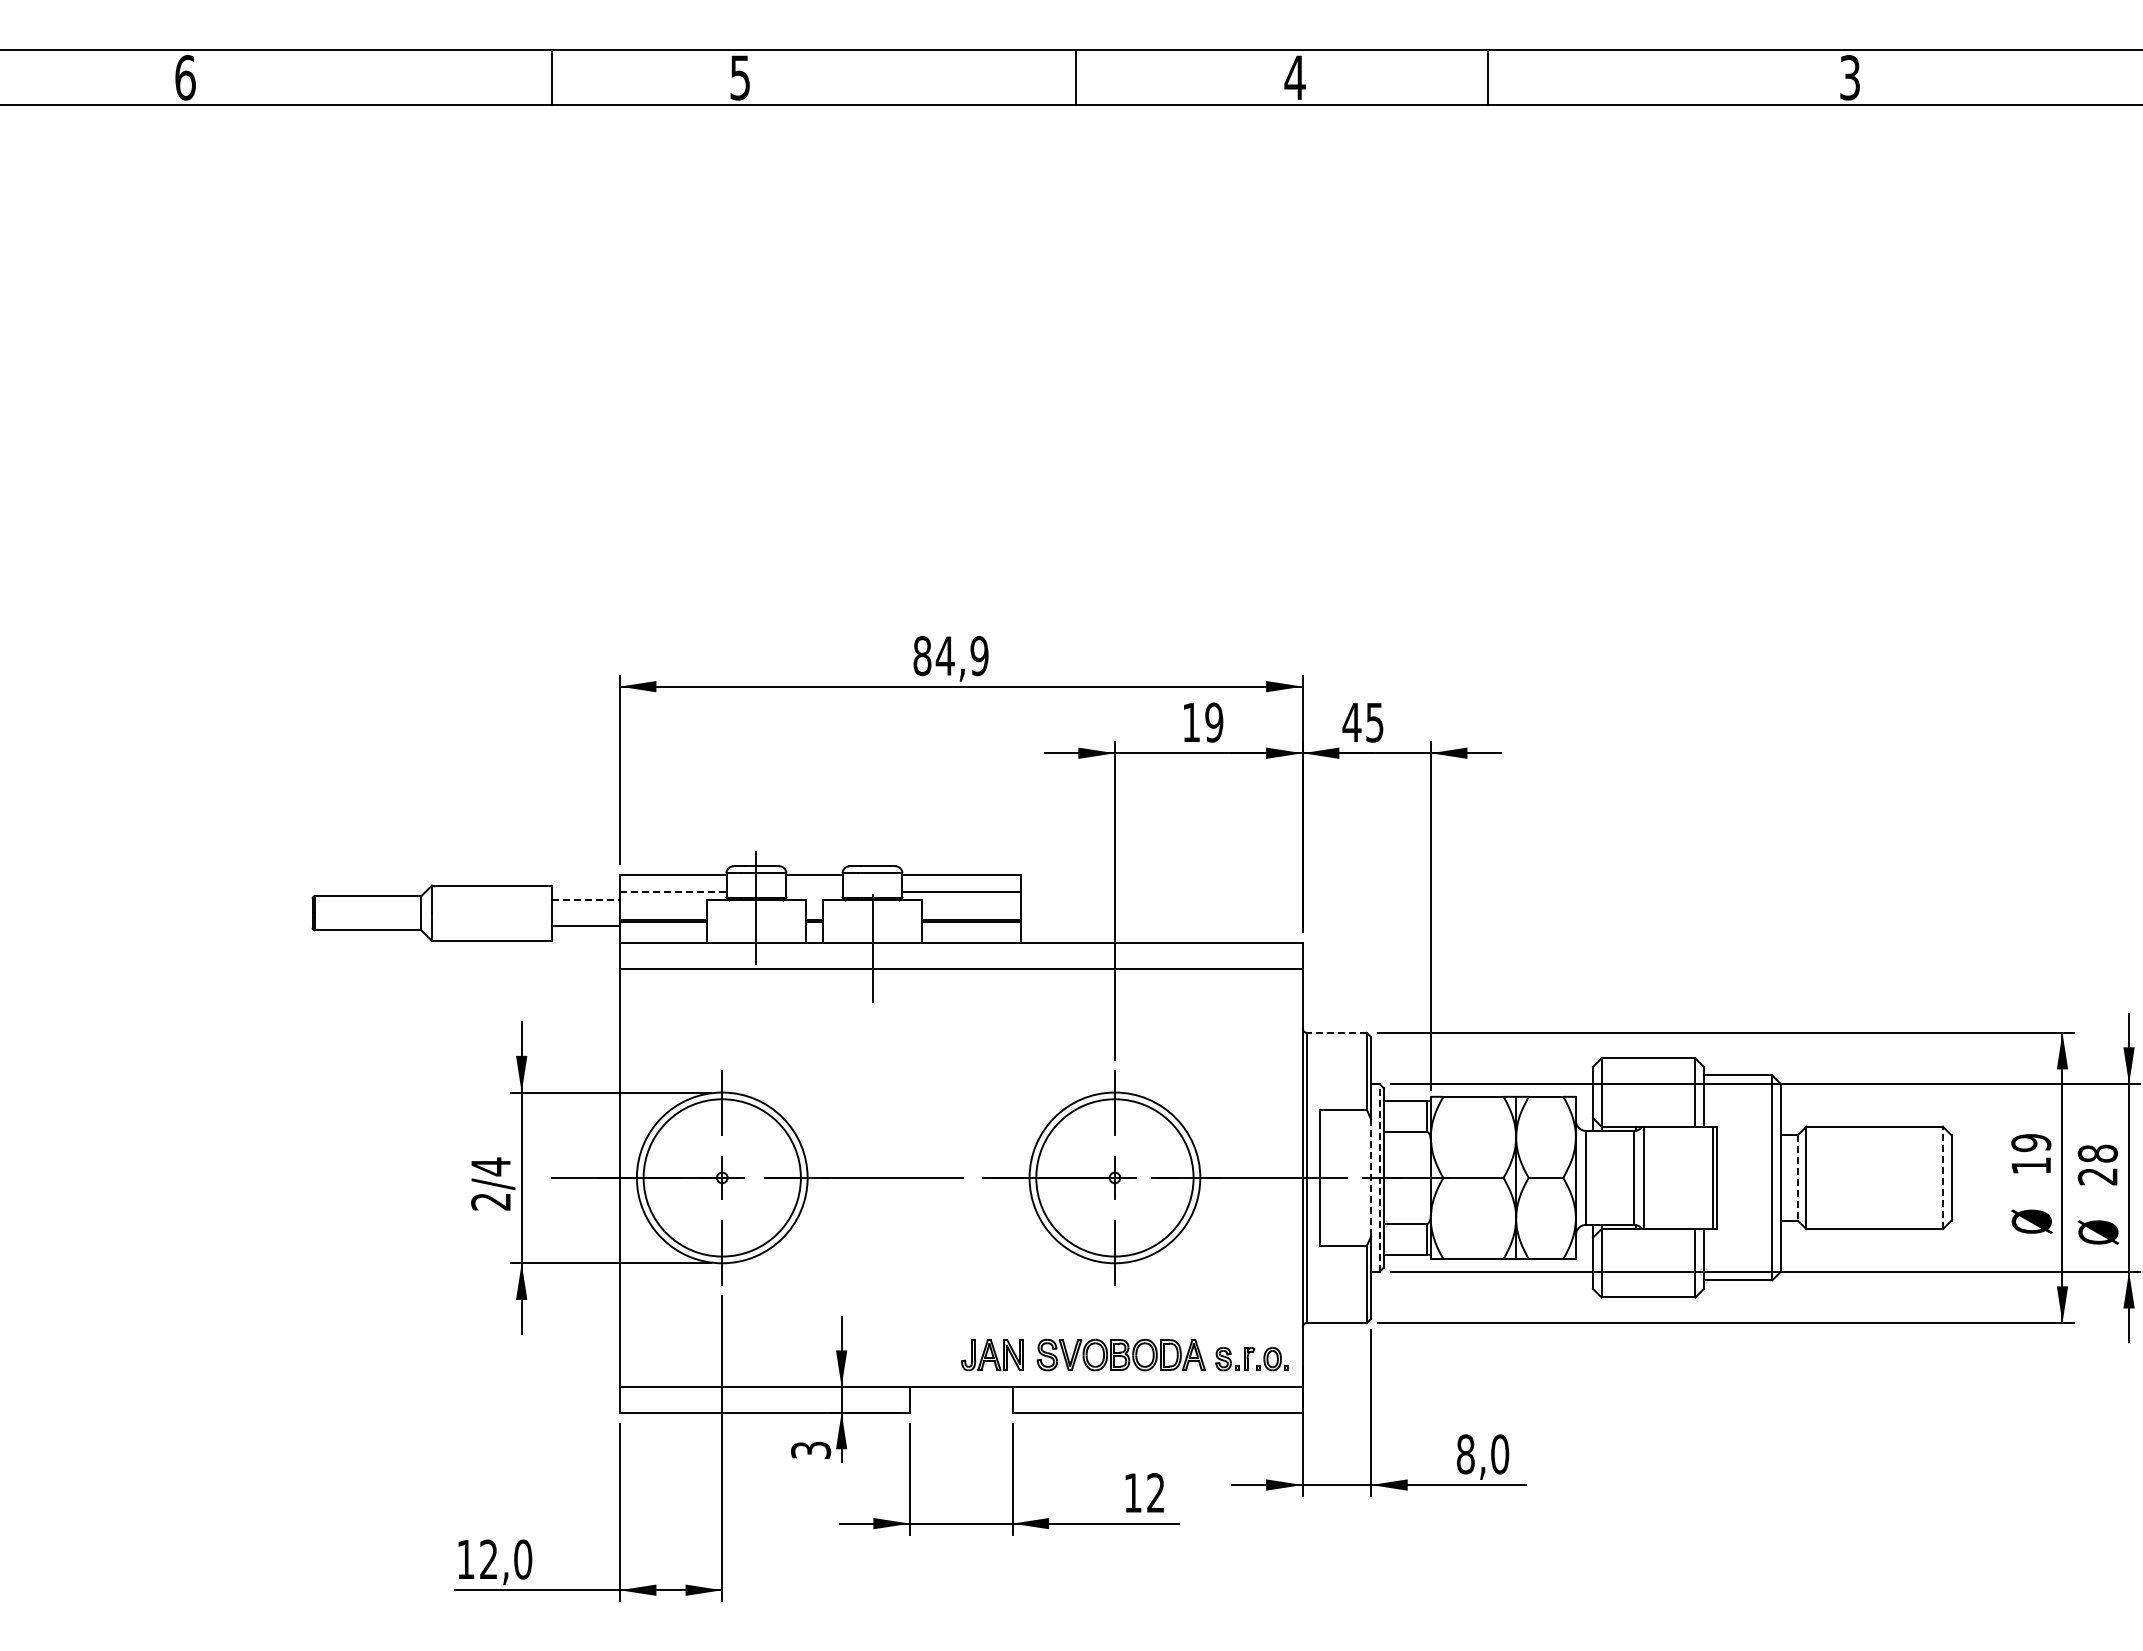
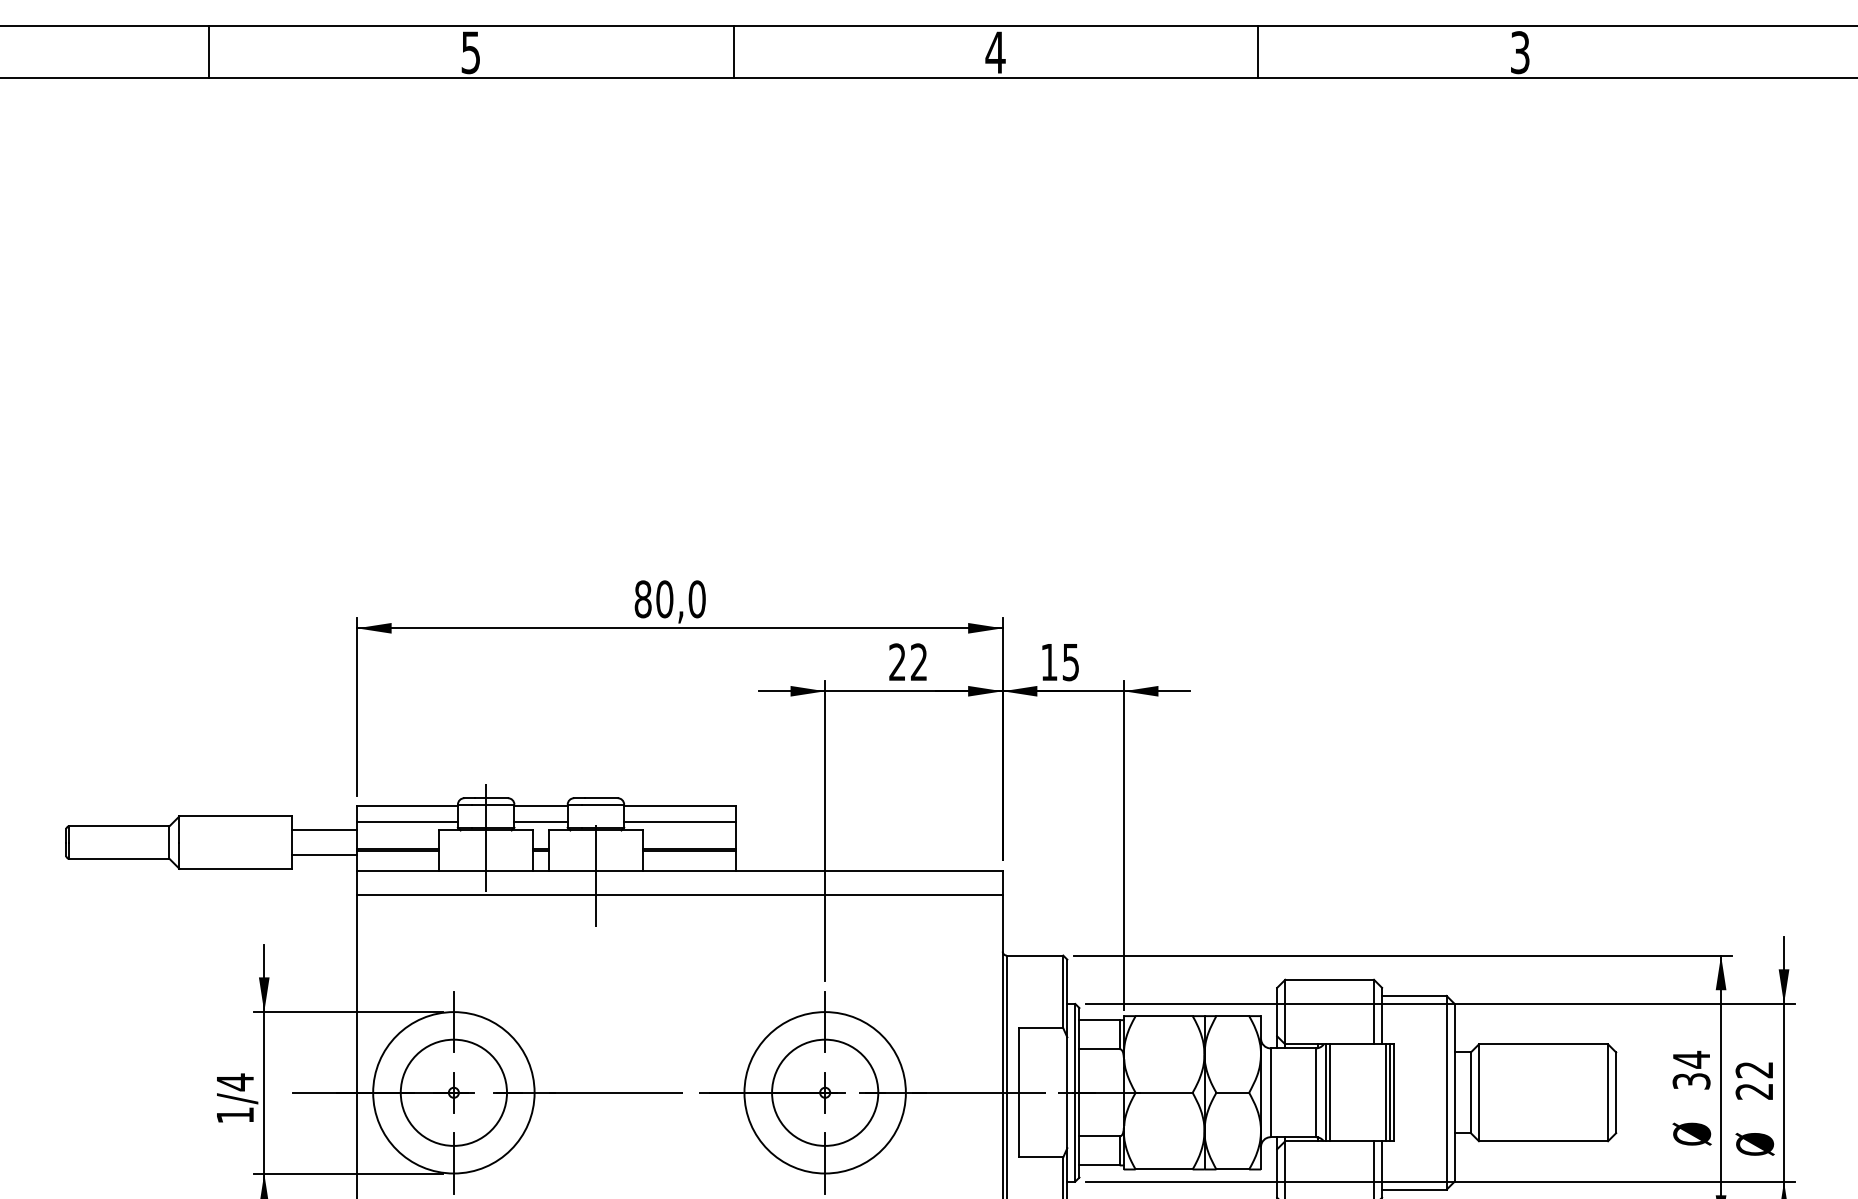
line: (552, 77) -> (209, 52), moved
line: (1076, 77) -> (733, 52), moved
line: (1488, 77) -> (1258, 52), moved
text: (961, 656) -> (680, 599), 84,9 -> 80,0
text: (1202, 722) -> (907, 662), 19 -> 22
text: (1351, 722) -> (1048, 662), 45 -> 15
line: (673, 891) -> (407, 821), dashed -> solid
line: (814, 891) -> (541, 821), added
line: (586, 900) -> (325, 830), dashed -> solid
line: (1336, 1032) -> (1034, 955), dashed -> solid
text: (2031, 1153) -> (1691, 1069), 19 -> 34
text: (2097, 1153) -> (1754, 1069), 28 -> 22
circle: (722, 1177) -> (454, 1092), size x0.71
circle: (1114, 1177) -> (824, 1092), size x0.71
line: (1371, 1177) -> (1067, 1092), dashed -> solid
line: (1379, 1177) -> (1075, 1092), dashed -> solid
line: (1648, 1177) -> (1329, 1092), added
line: (1708, 1177) -> (1386, 1092), added
line: (1797, 1177) -> (1470, 1092), dashed -> solid
line: (1943, 1177) -> (1608, 1092), dashed -> solid
text: (490, 1201) -> (234, 1115), 2/4 -> 1/4

